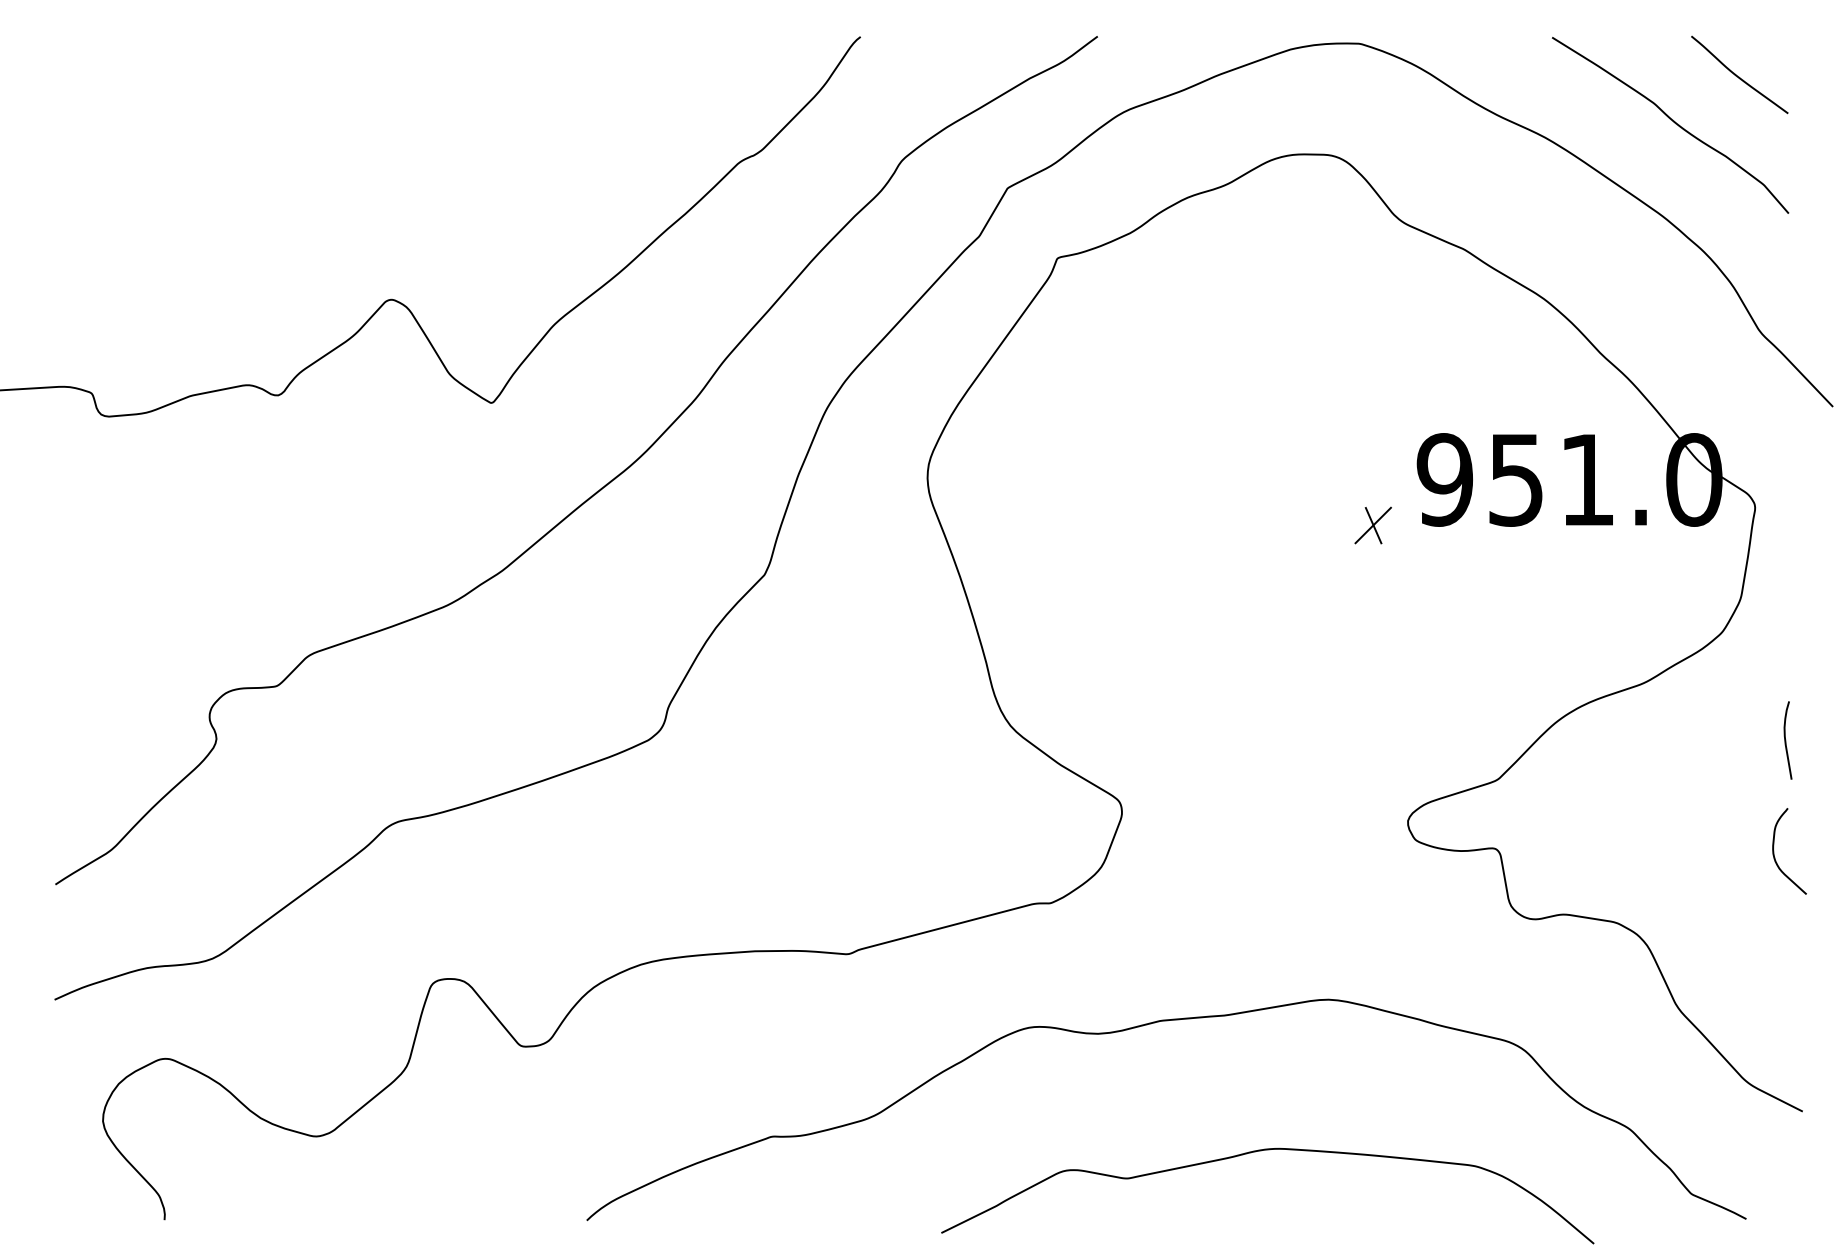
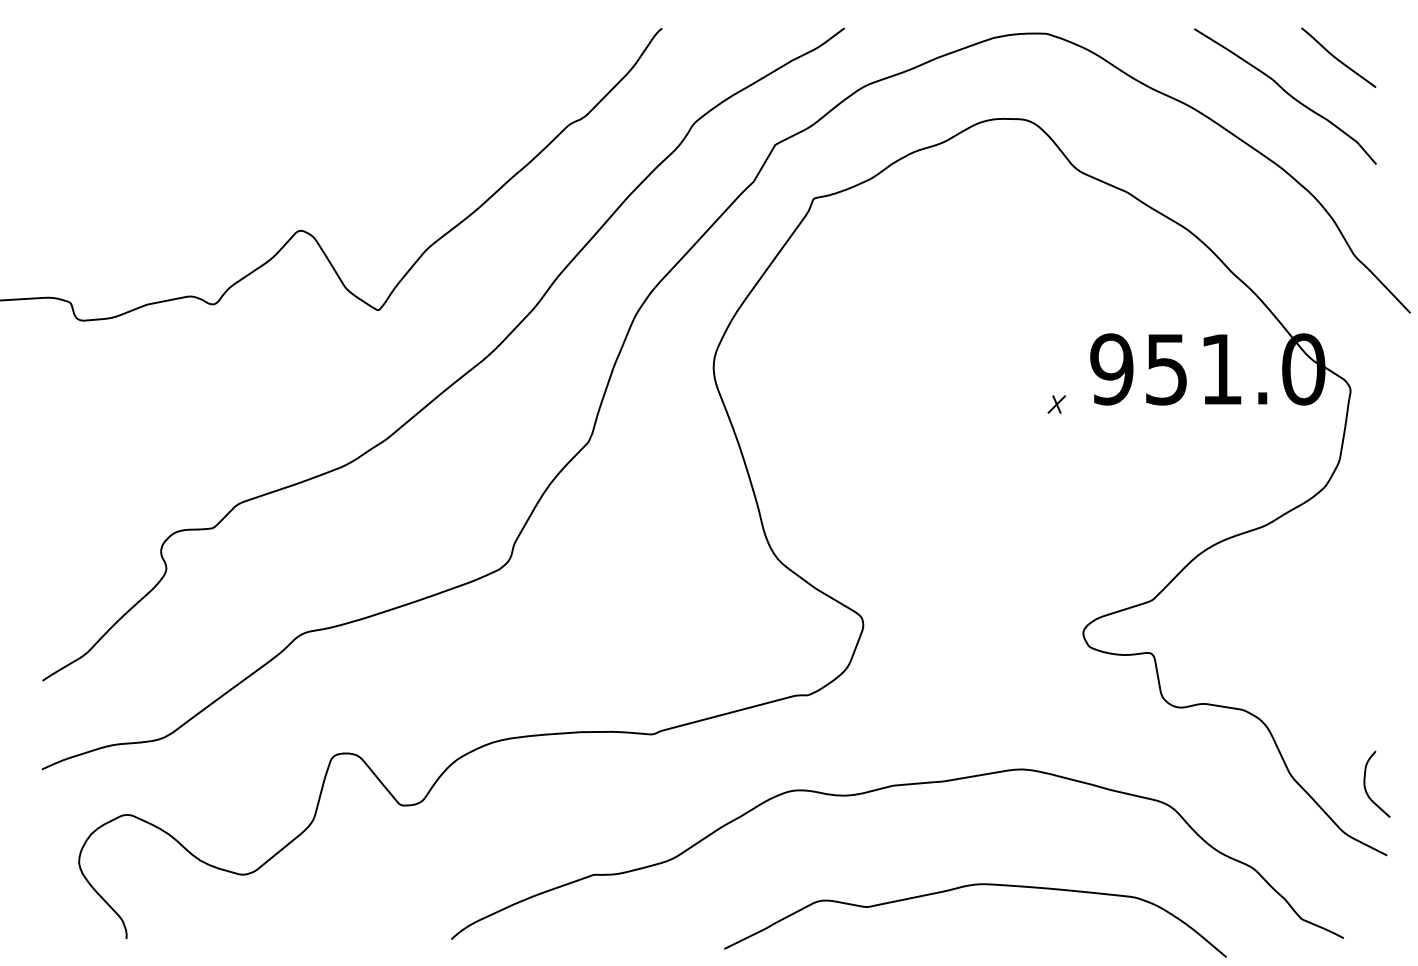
part: (1373, 525) -> (1056, 404), size x0.6
curve: (1786, 739) -> (1374, 569), removed
curve: (1774, 850) -> (1365, 783), moved

